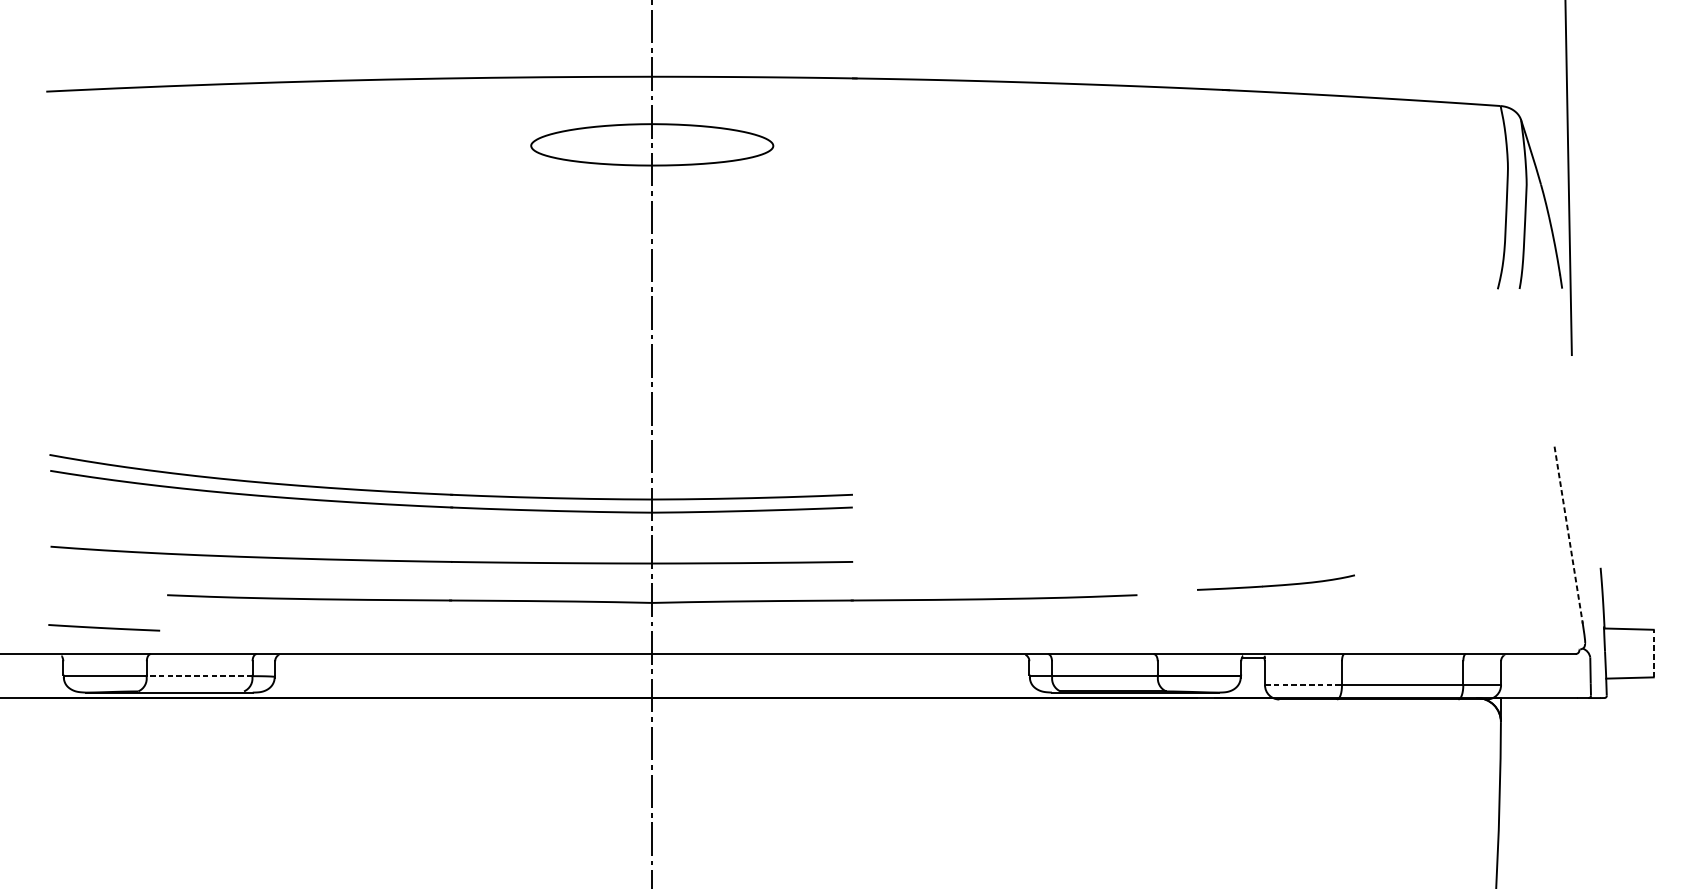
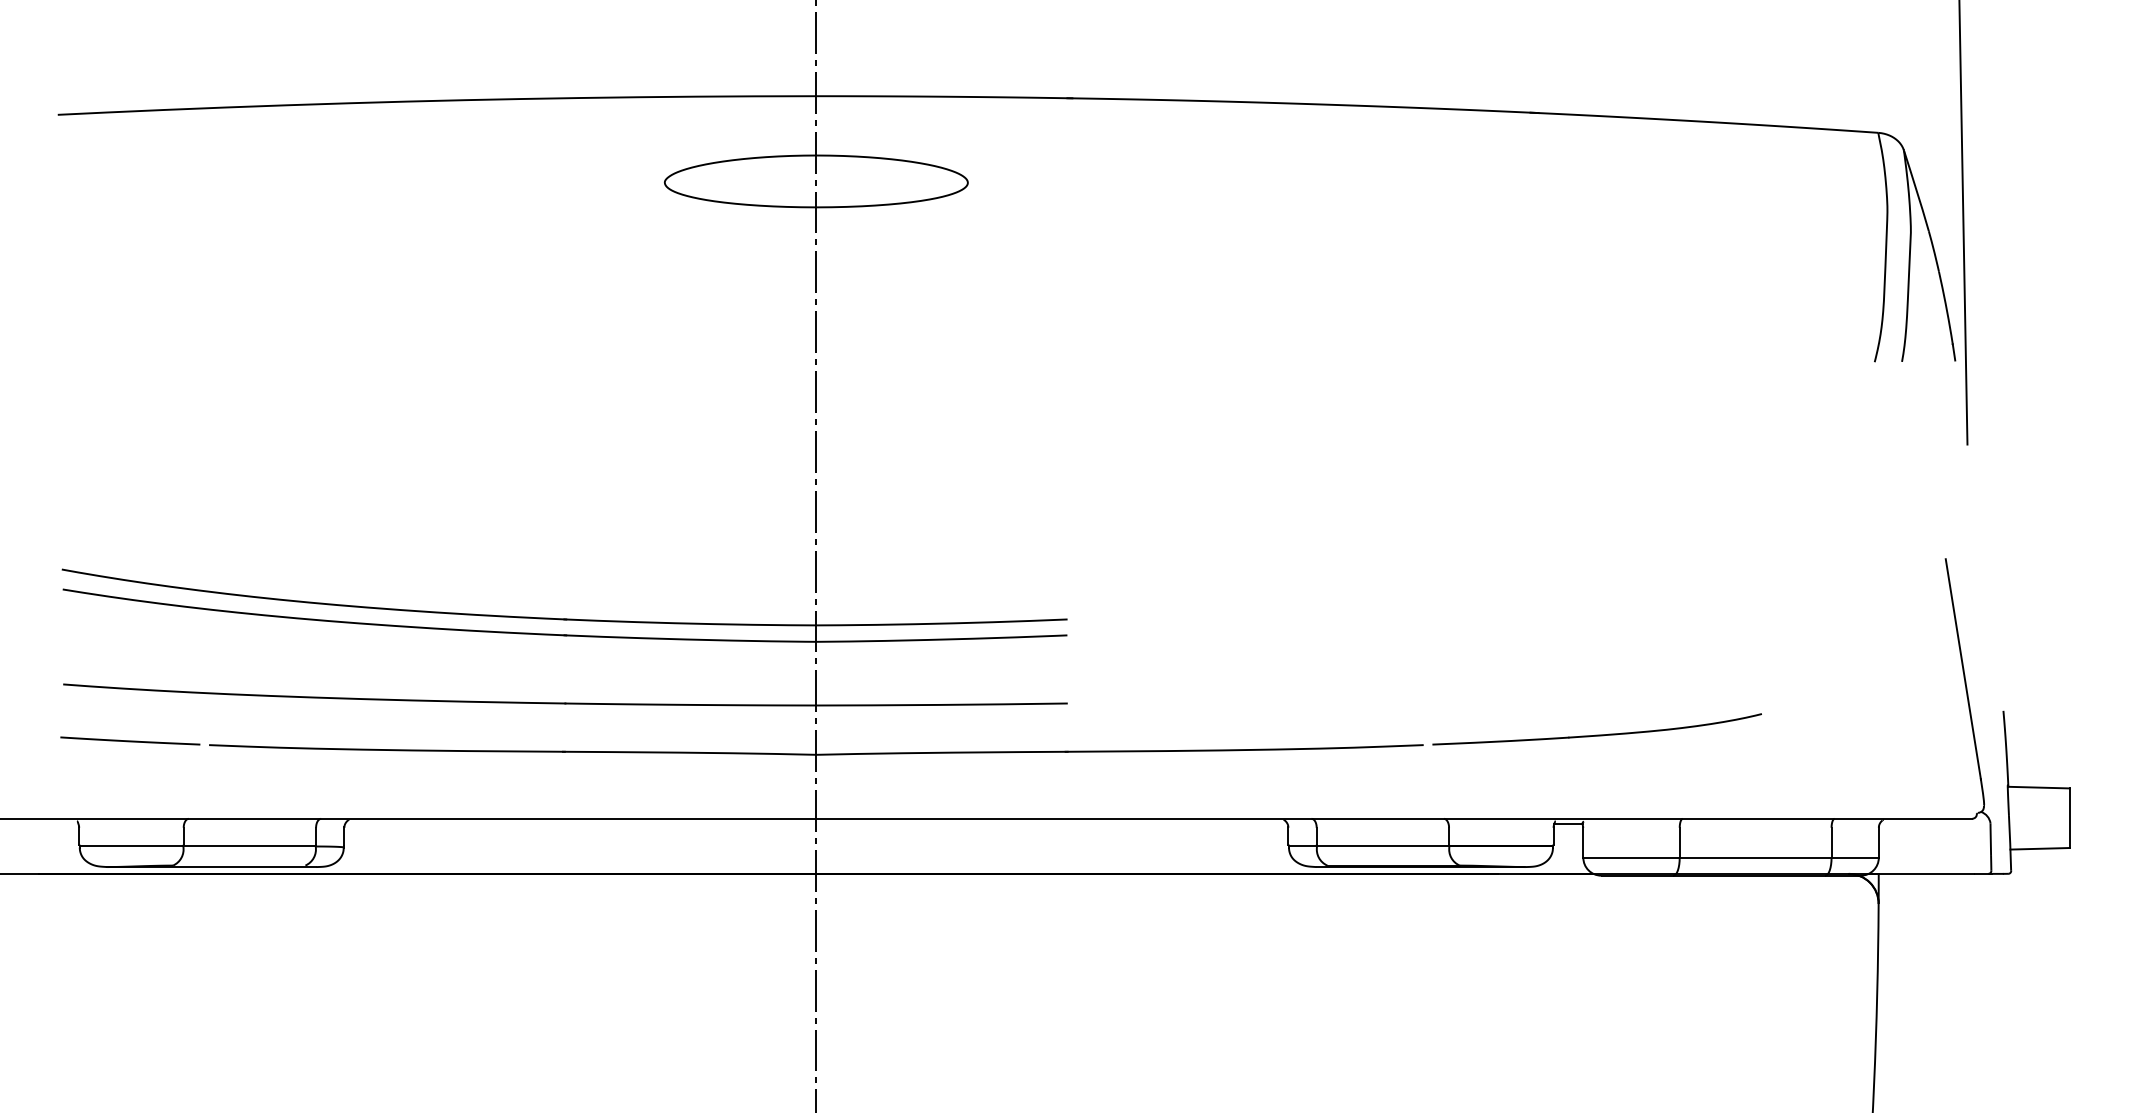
line: (1568, 534) -> (1963, 669), dashed -> solid
part: (1275, 582) -> (1596, 729), size x1.67
line: (104, 627) -> (130, 740), moved
line: (1653, 653) -> (2069, 818), dashed -> solid
line: (199, 676) -> (249, 846), dashed -> solid
line: (1304, 684) -> (1632, 857), dashed -> solid

